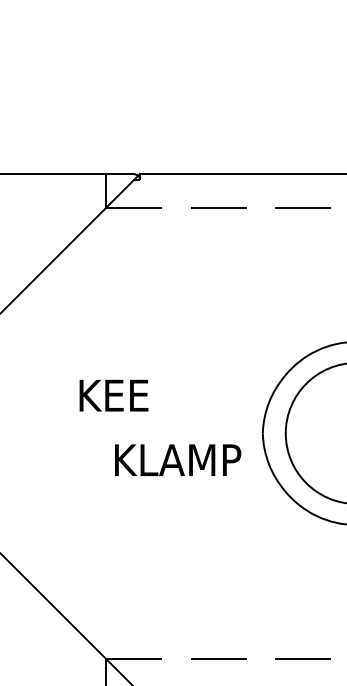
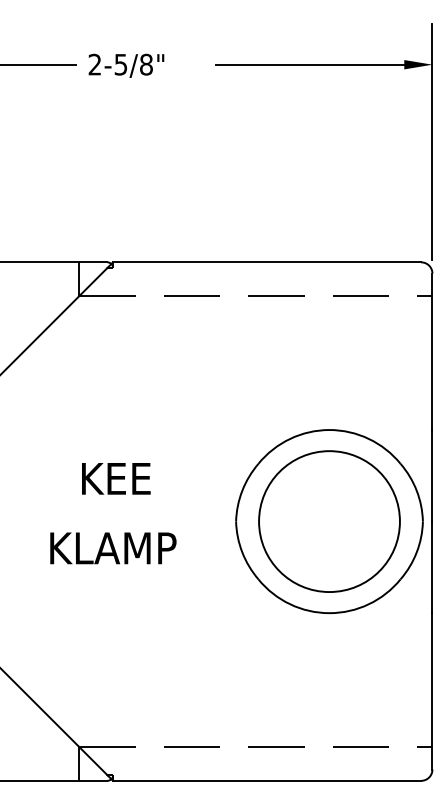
text: (114, 395) -> (116, 478), moved
text: (178, 460) -> (113, 548), moved

